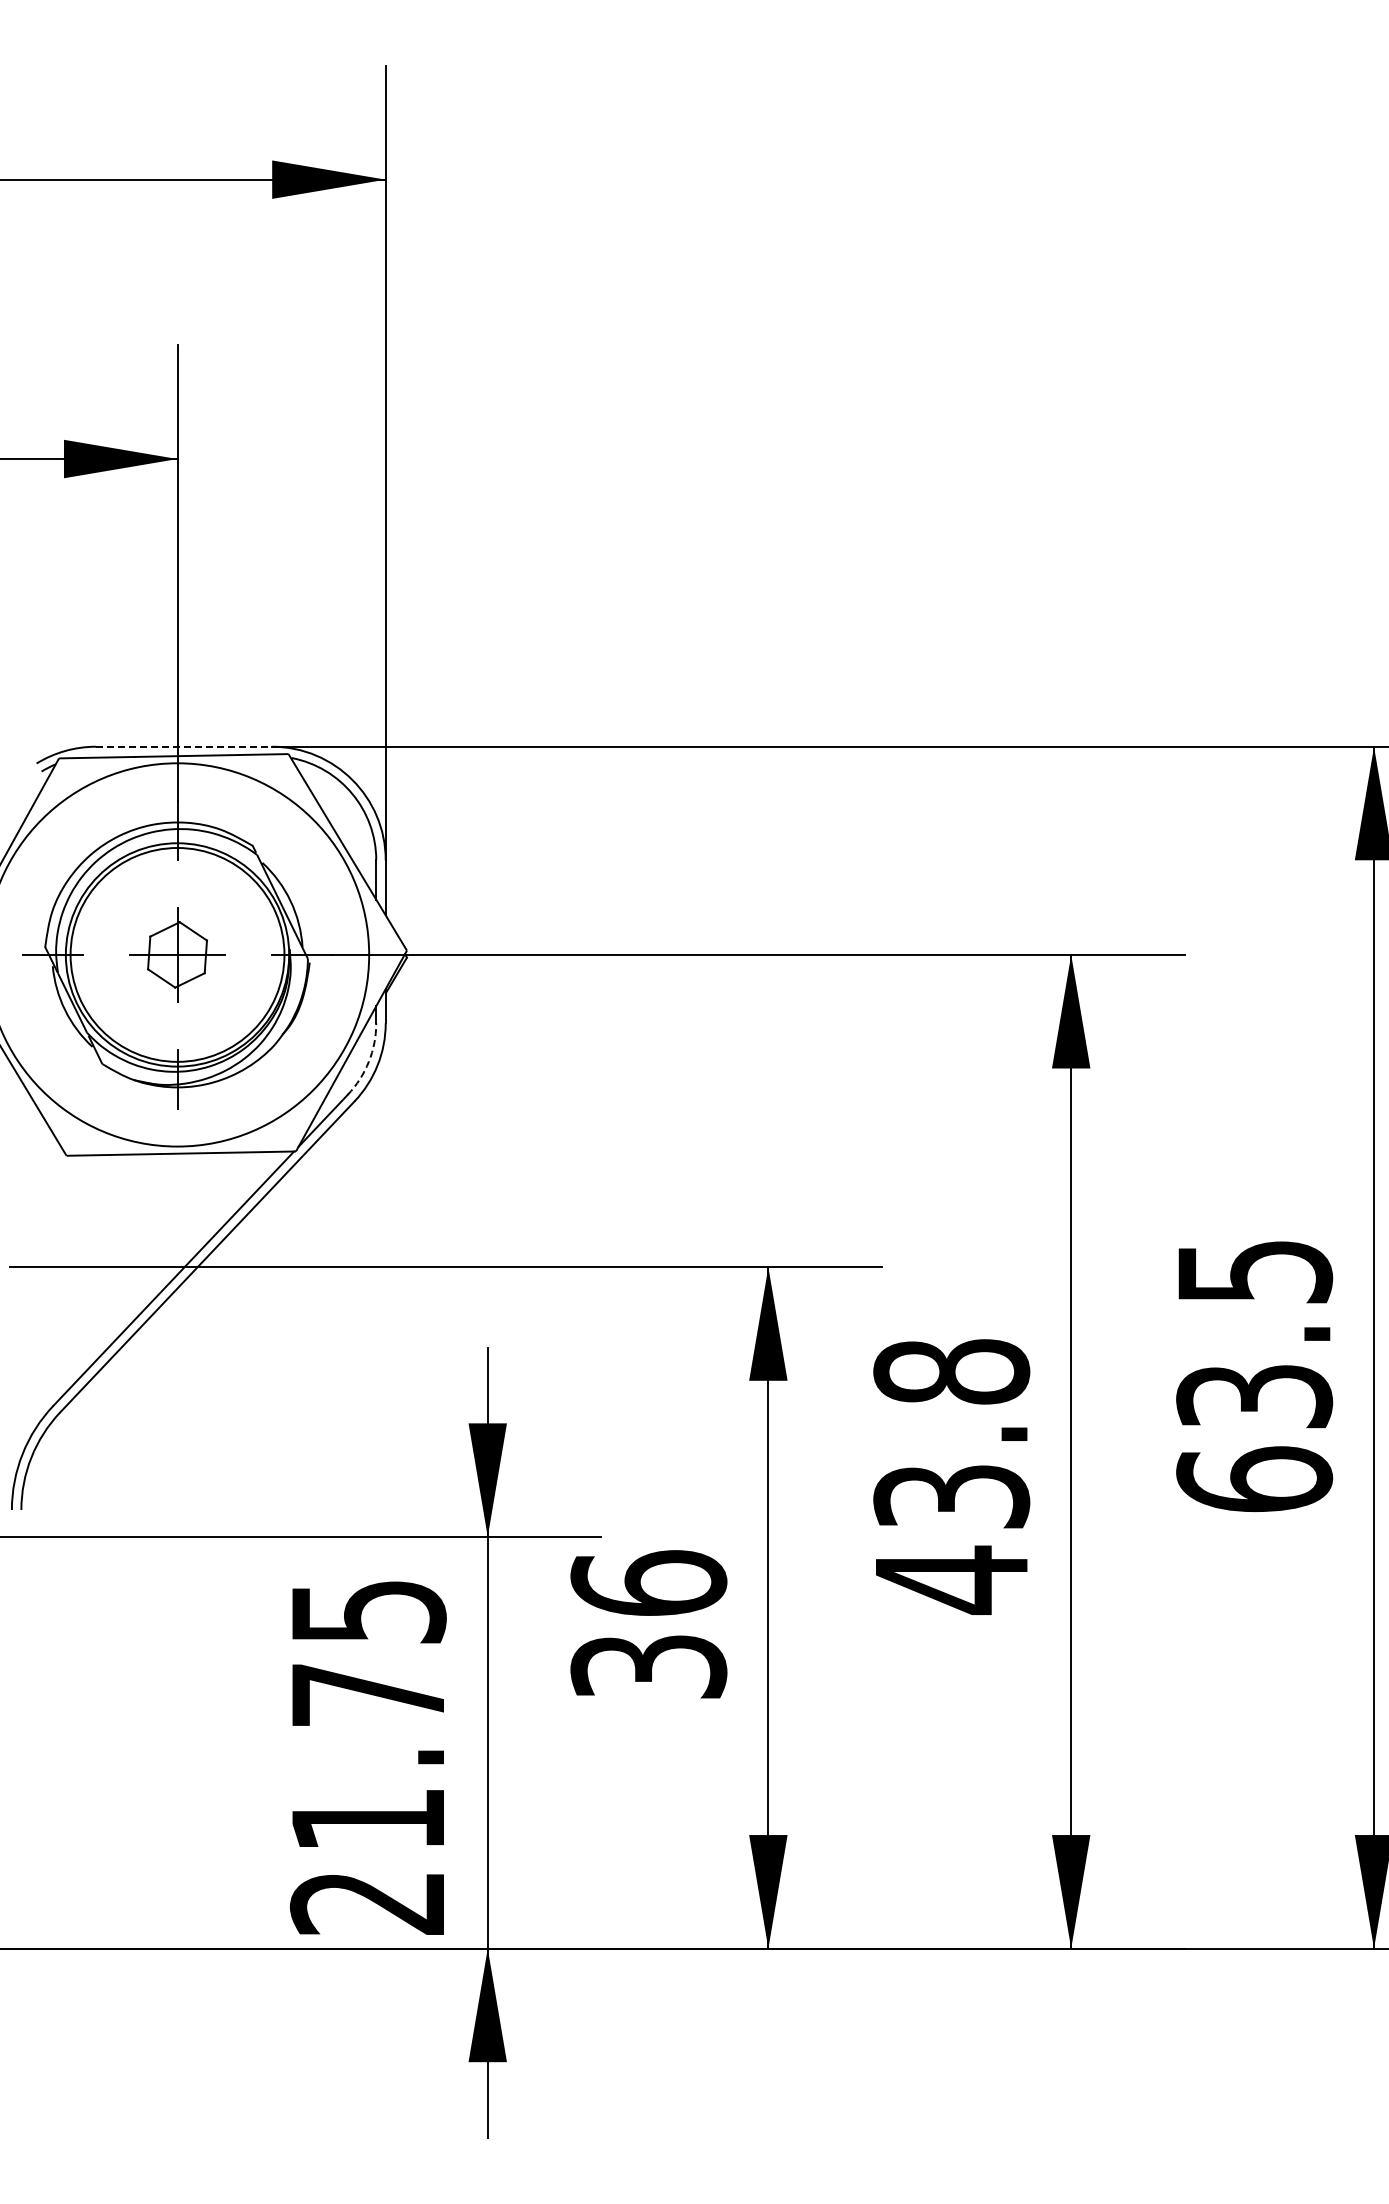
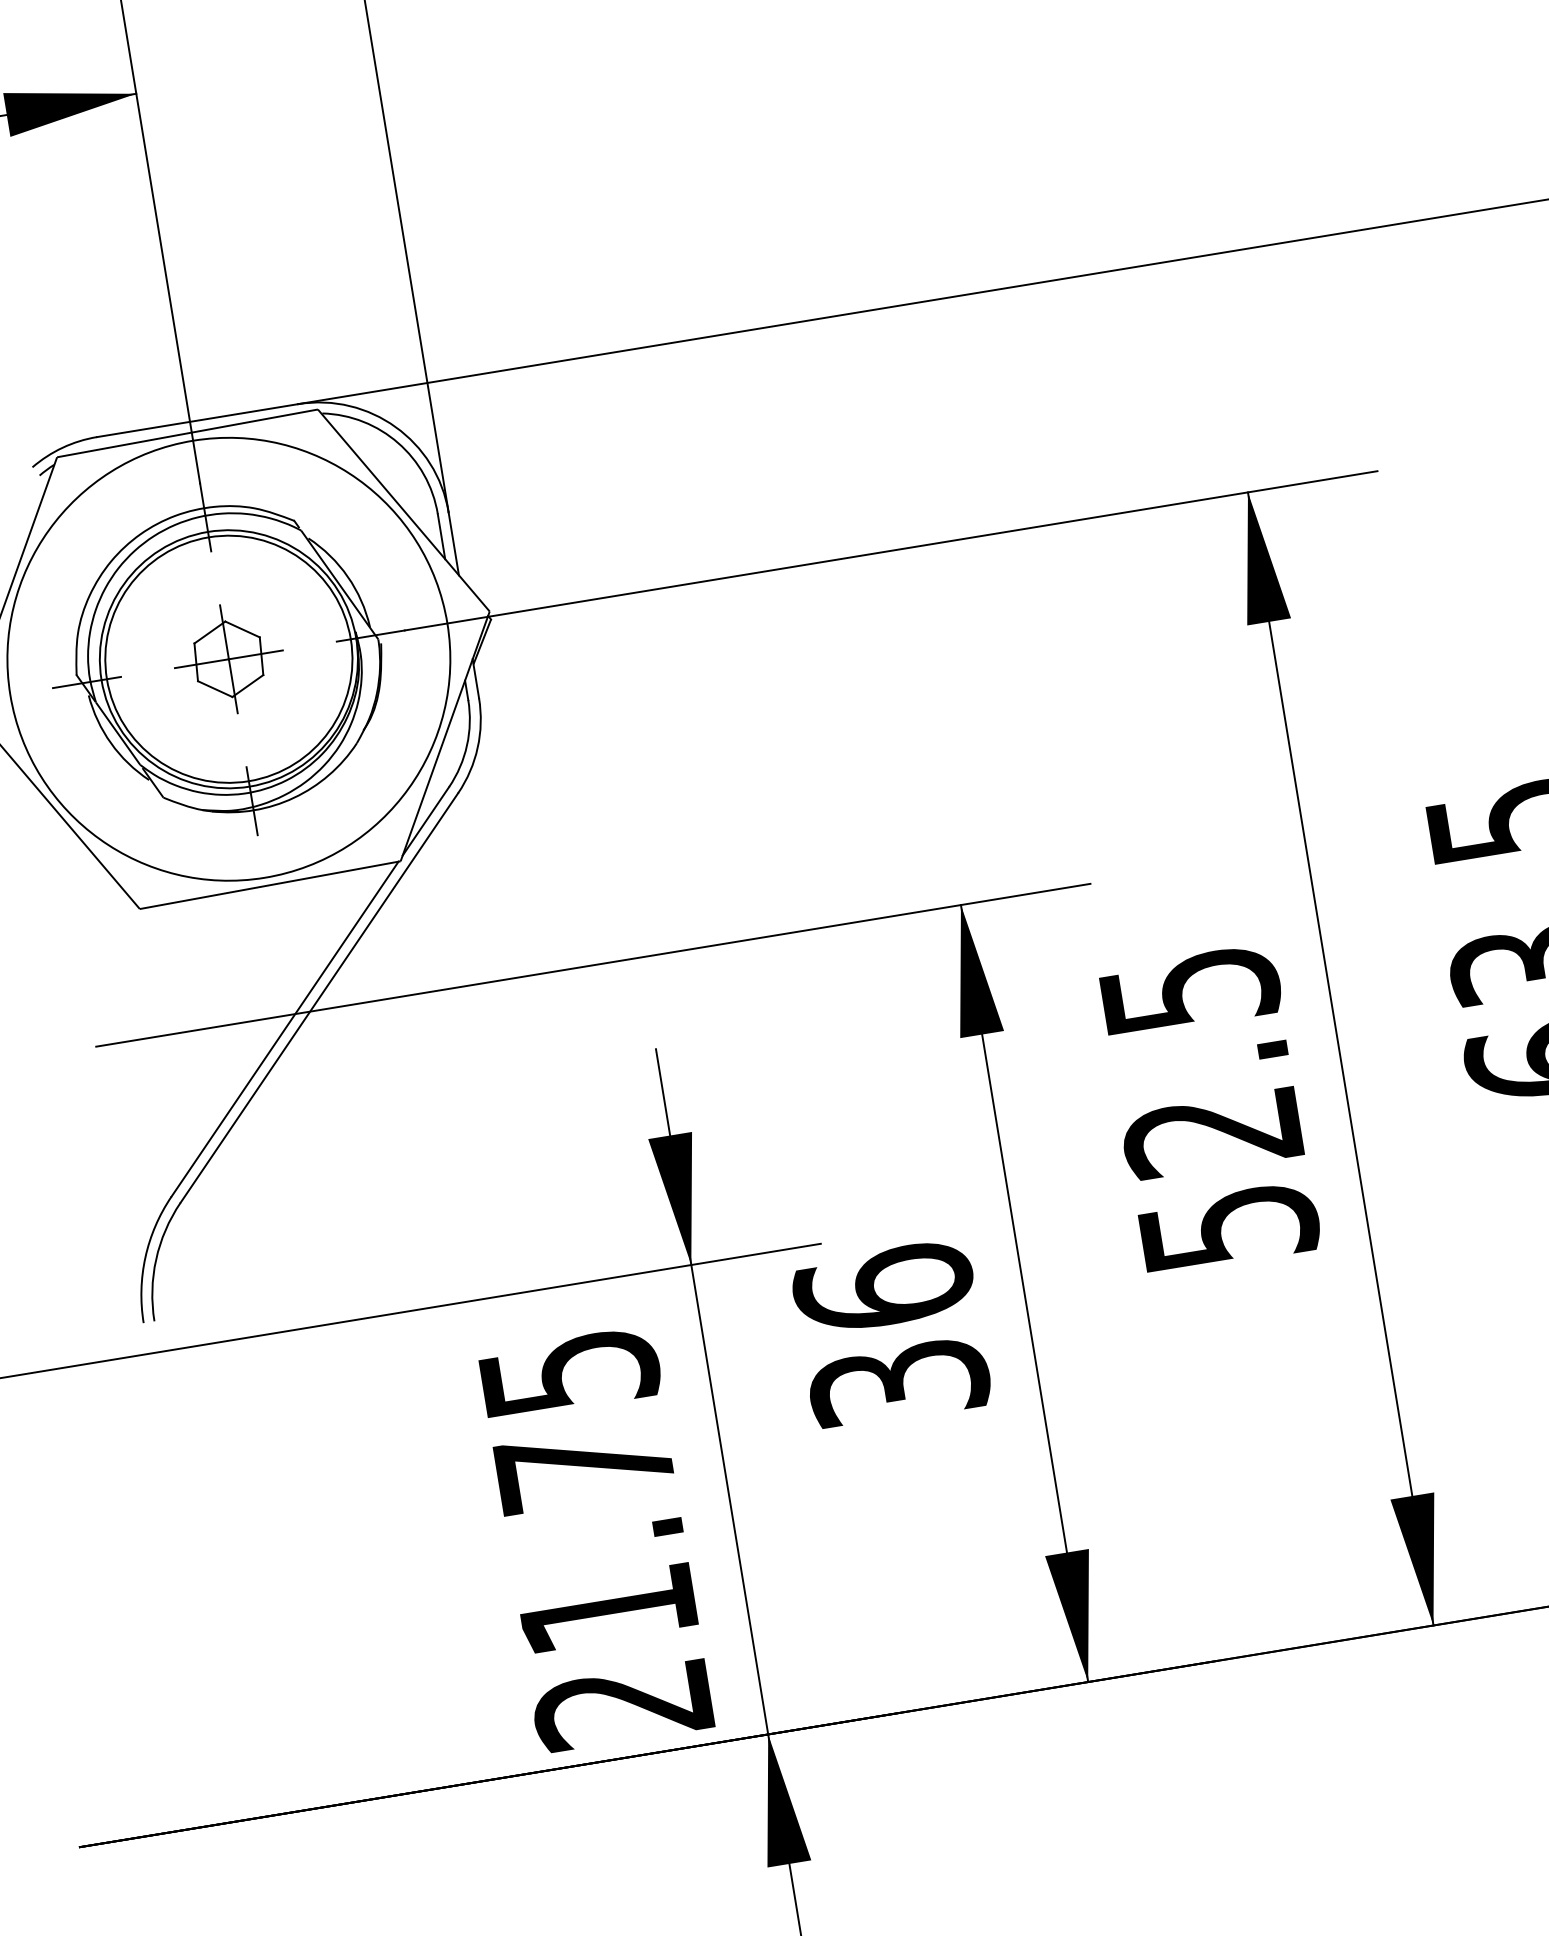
line: (184, 746) -> (197, 420), dashed -> solid
arc: (368, 1061) -> (466, 745), dashed -> solid
text: (951, 1476) -> (1208, 1109), 43.8 -> 52.5

